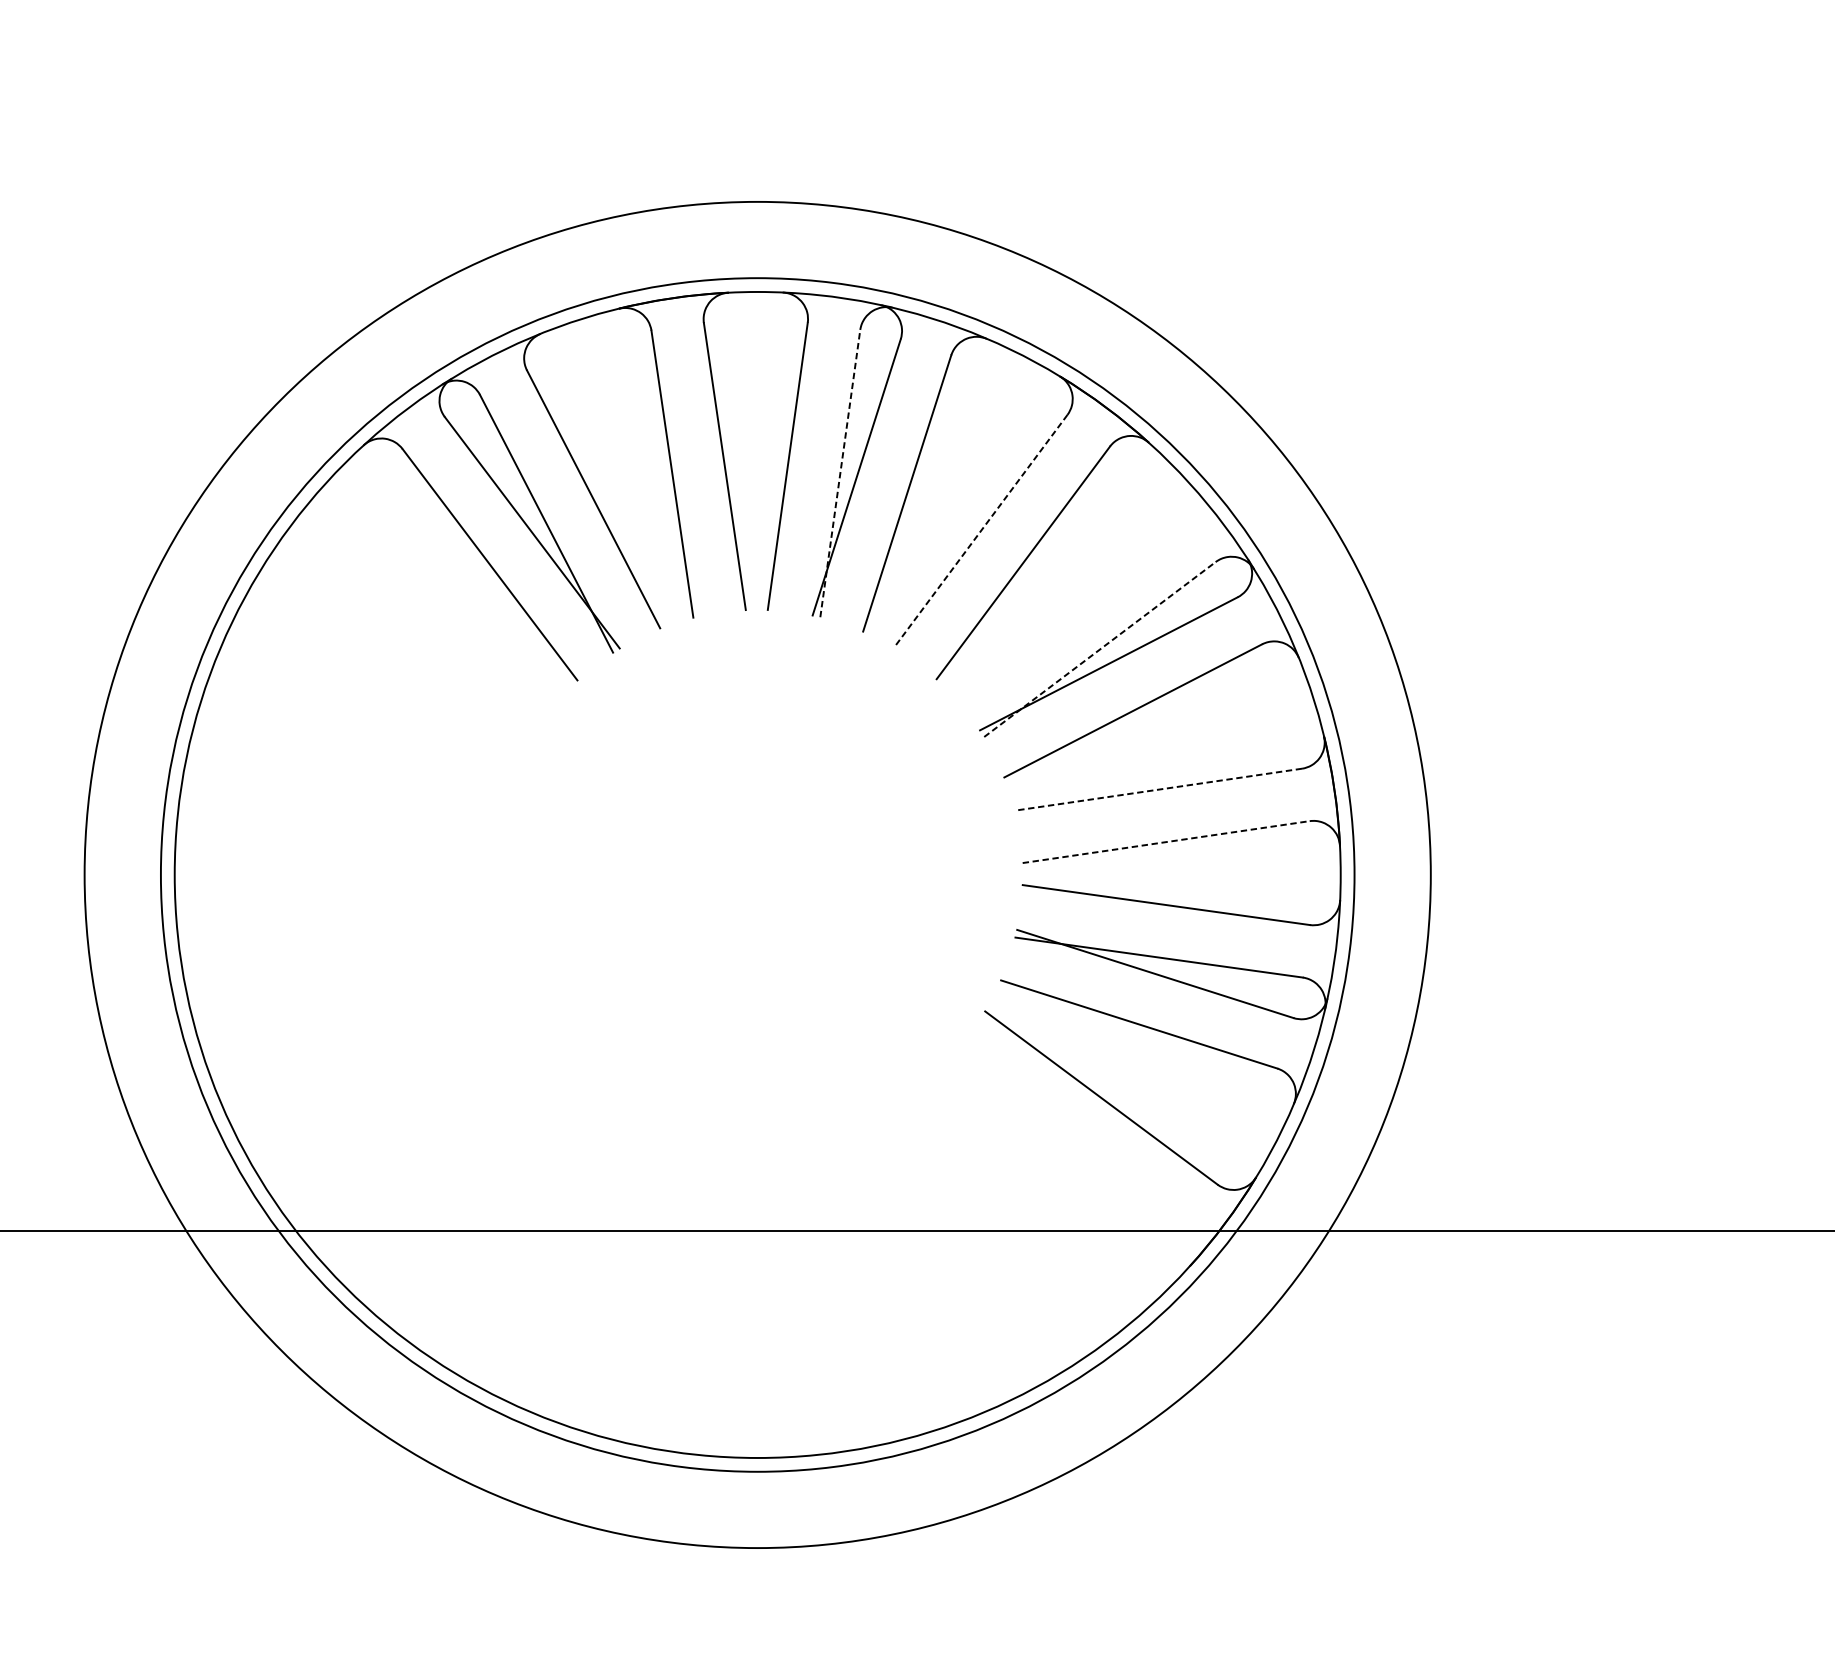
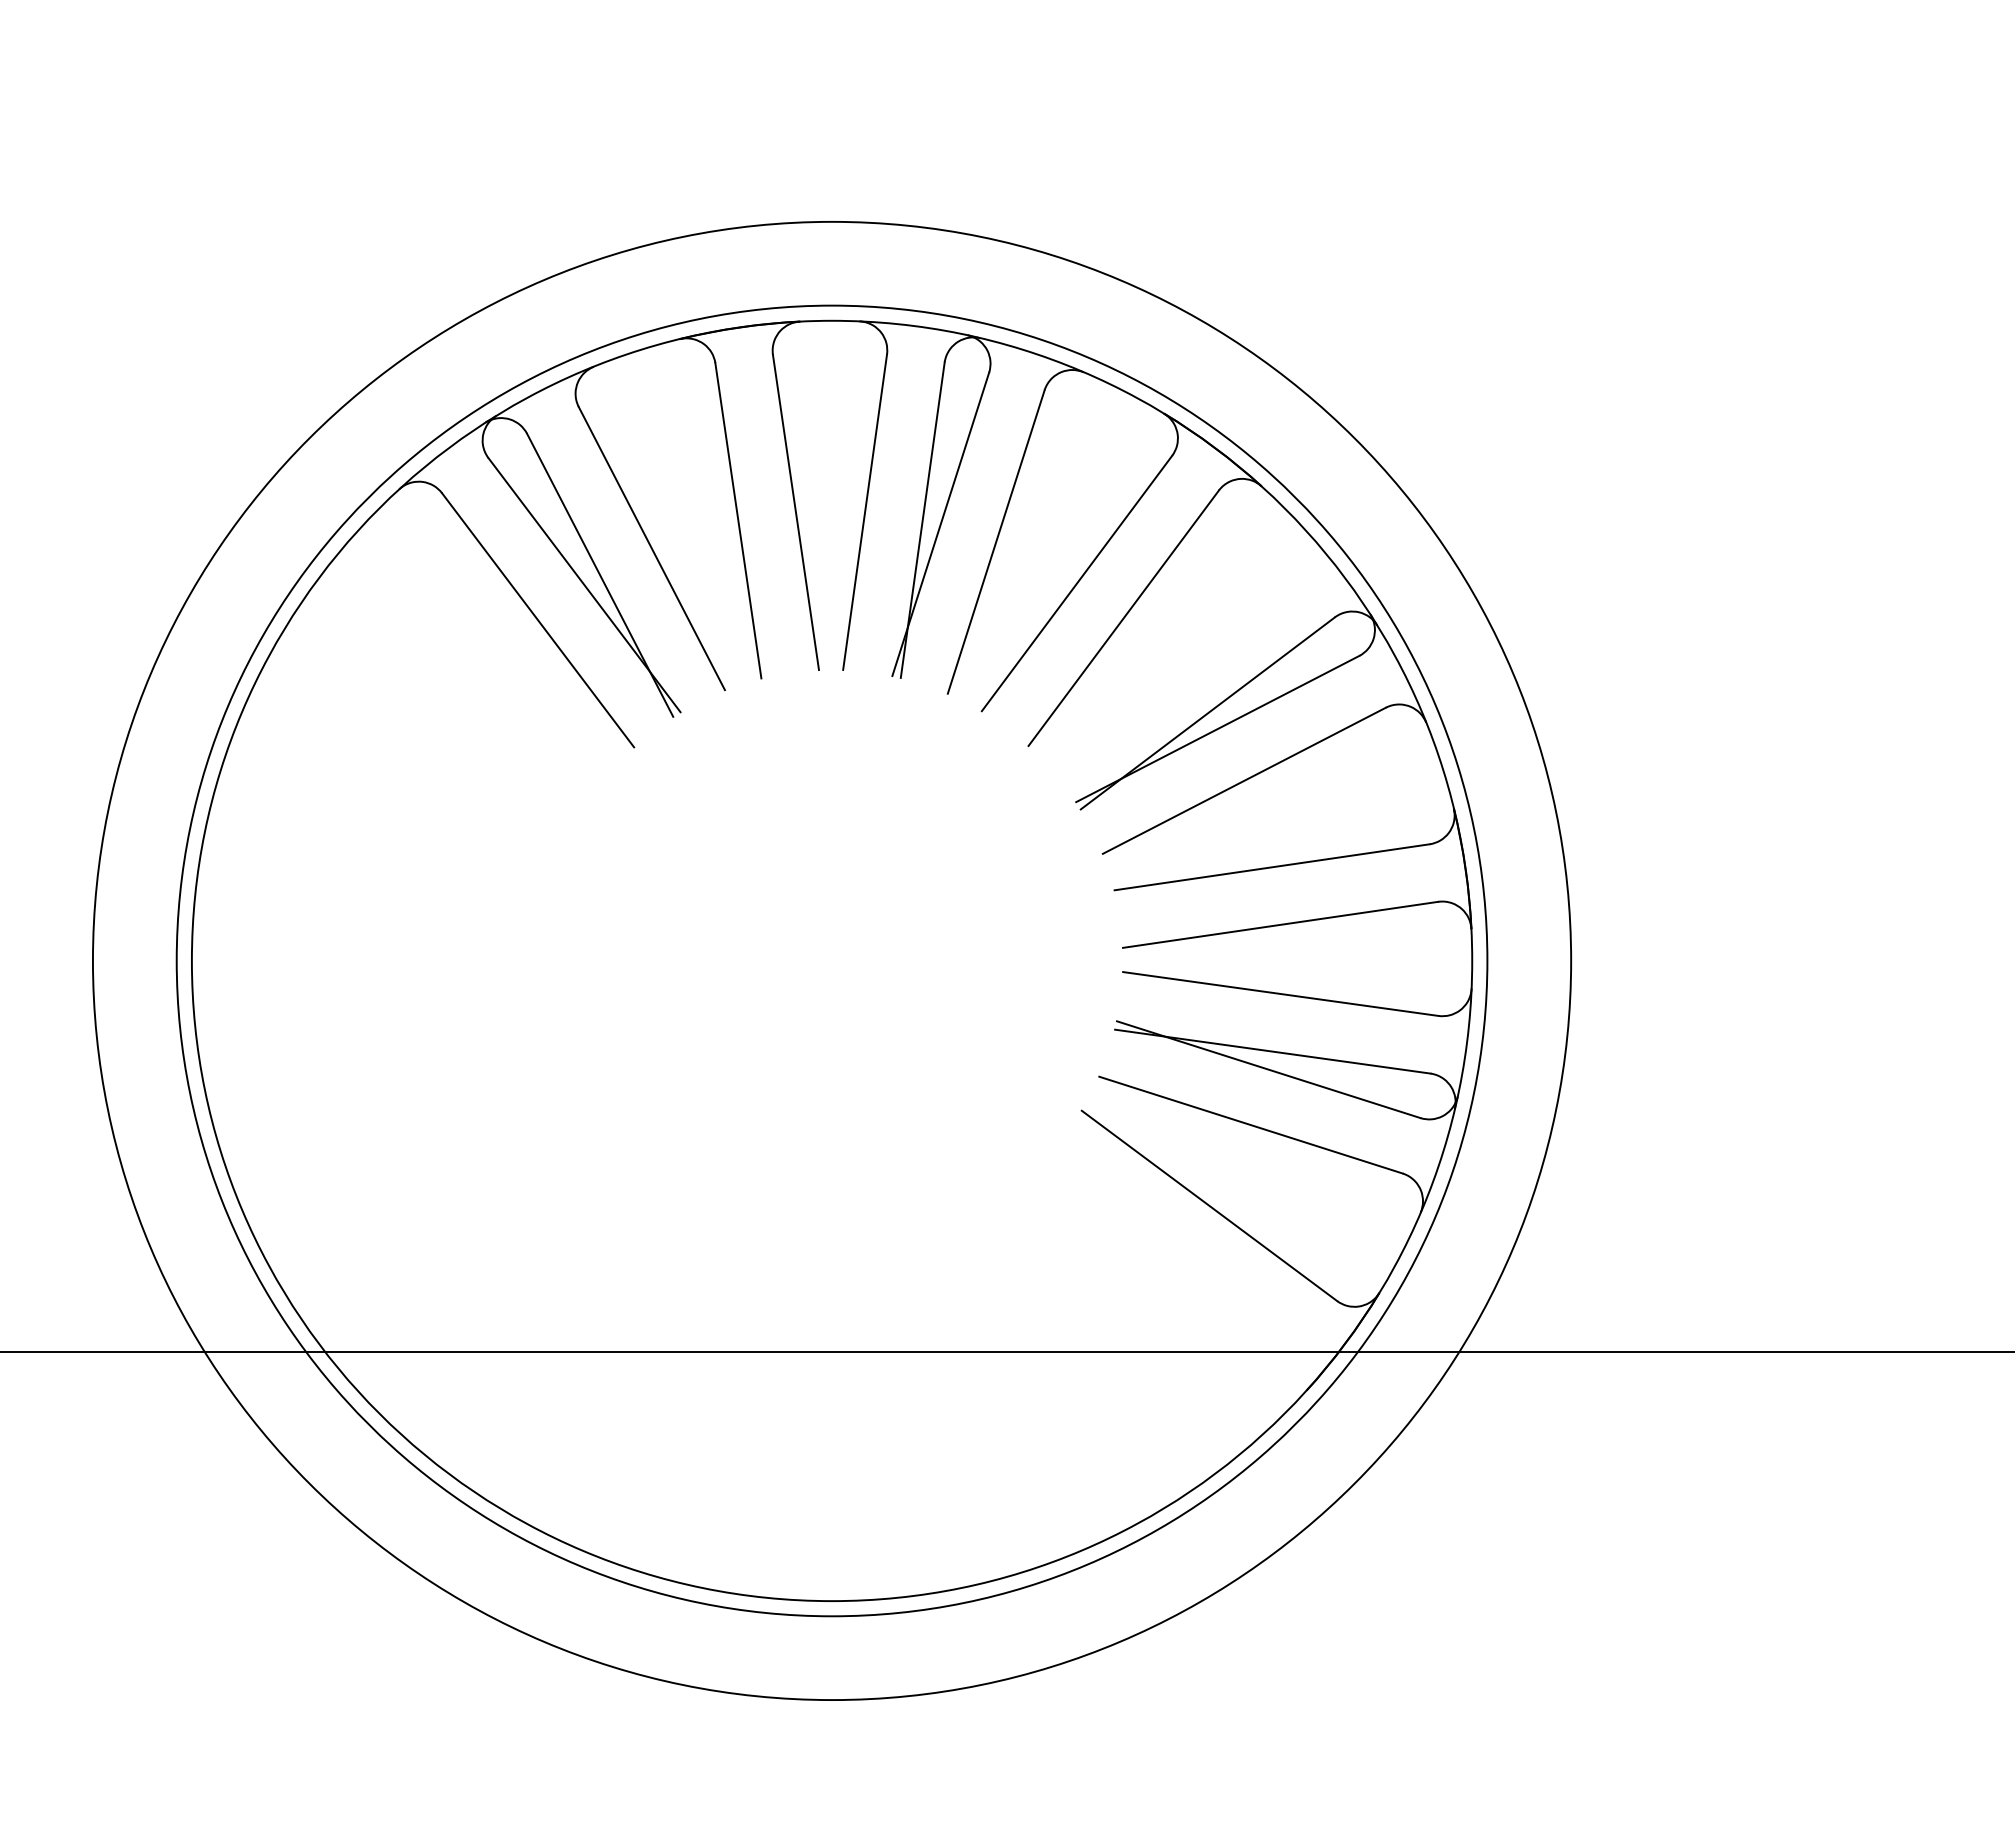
line: (840, 472) -> (922, 519), dashed -> solid
line: (980, 531) -> (1076, 583), dashed -> solid
line: (1100, 649) -> (1208, 713), dashed -> solid
line: (1157, 789) -> (1271, 867), dashed -> solid
line: (1167, 841) -> (1281, 924), dashed -> solid

